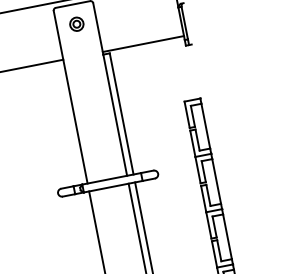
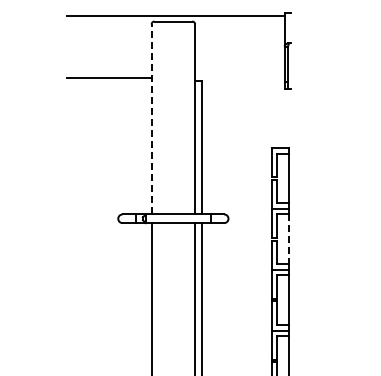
part: (77, 24) -> (173, 43), removed
line: (143, 44) -> (239, 78), removed
line: (70, 96) -> (151, 118), solid -> dashed
line: (216, 181) -> (288, 239), solid -> dashed

